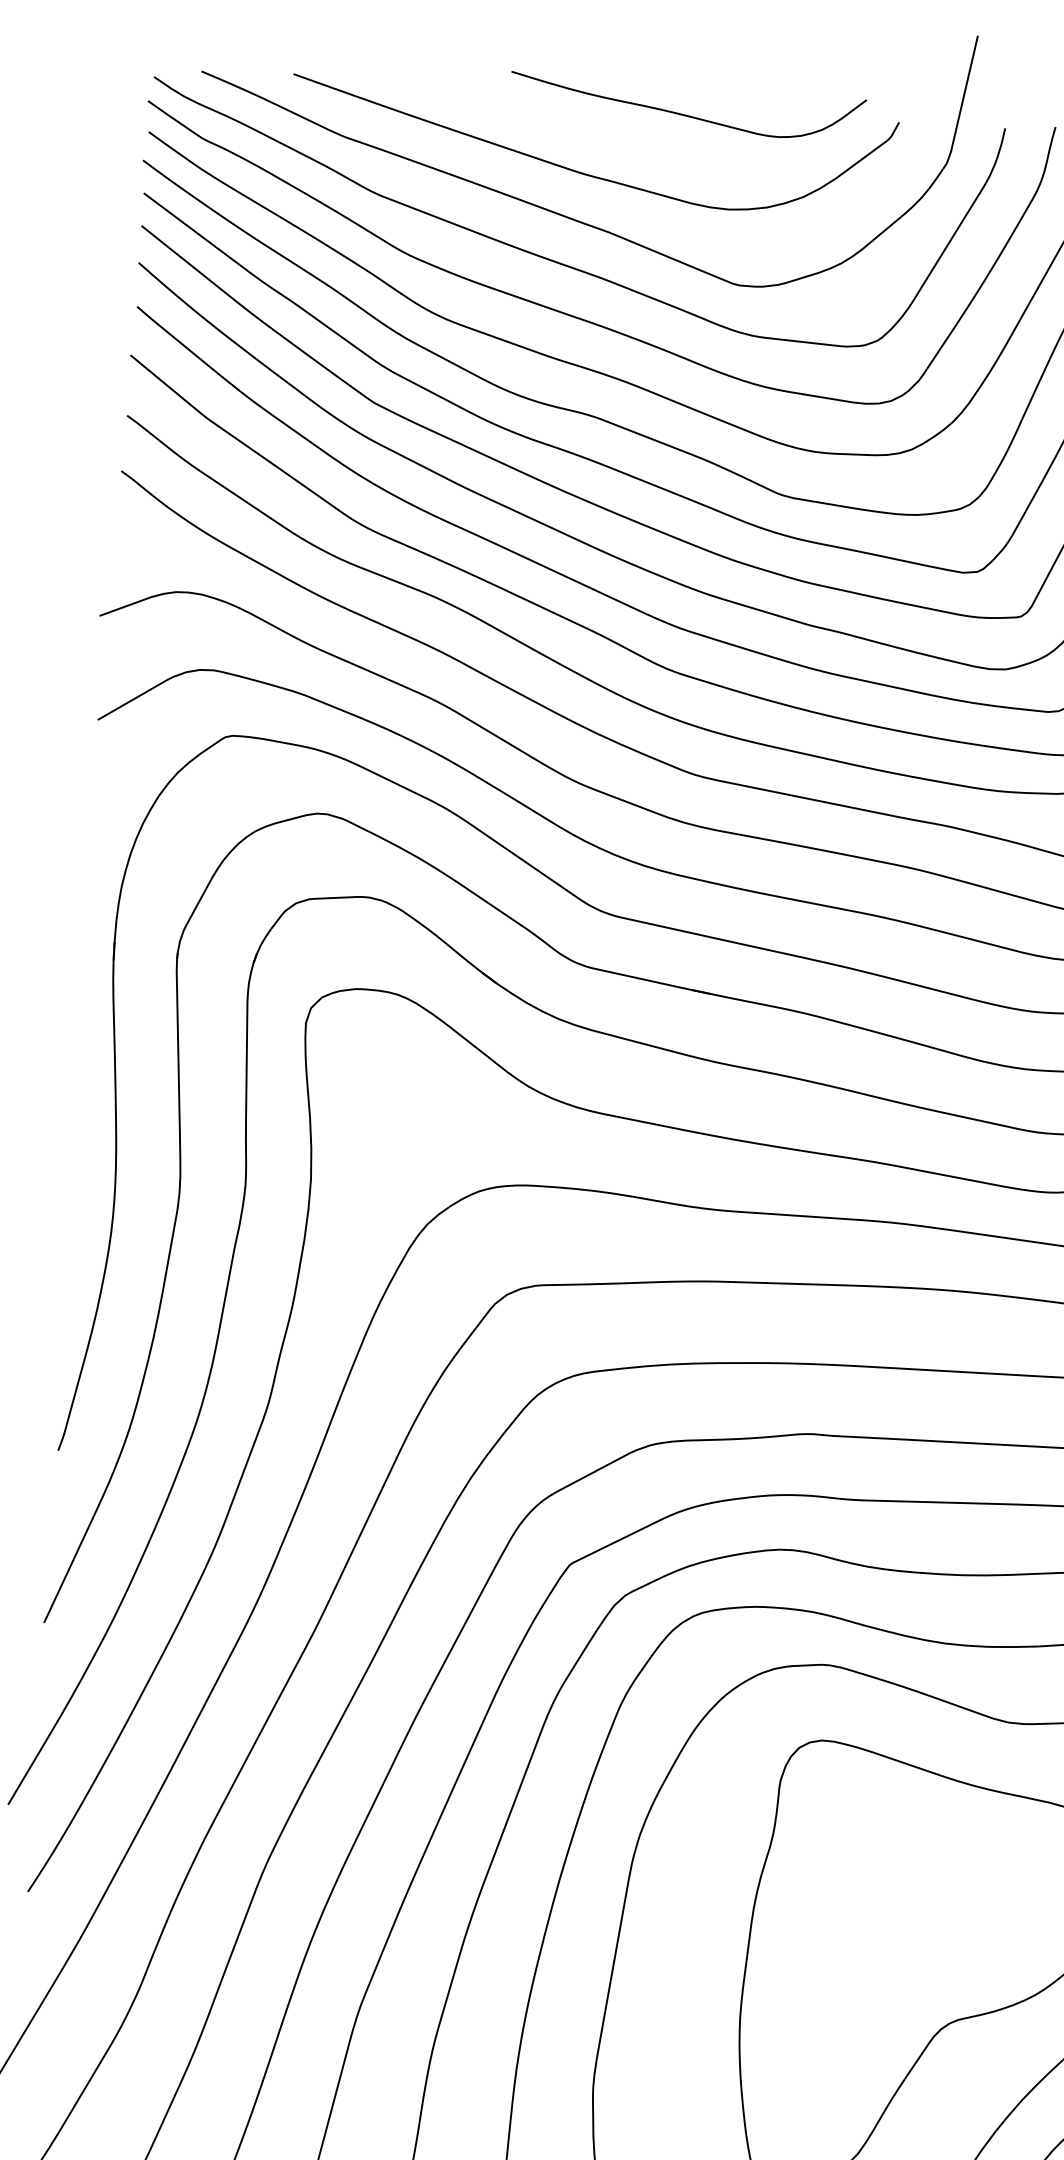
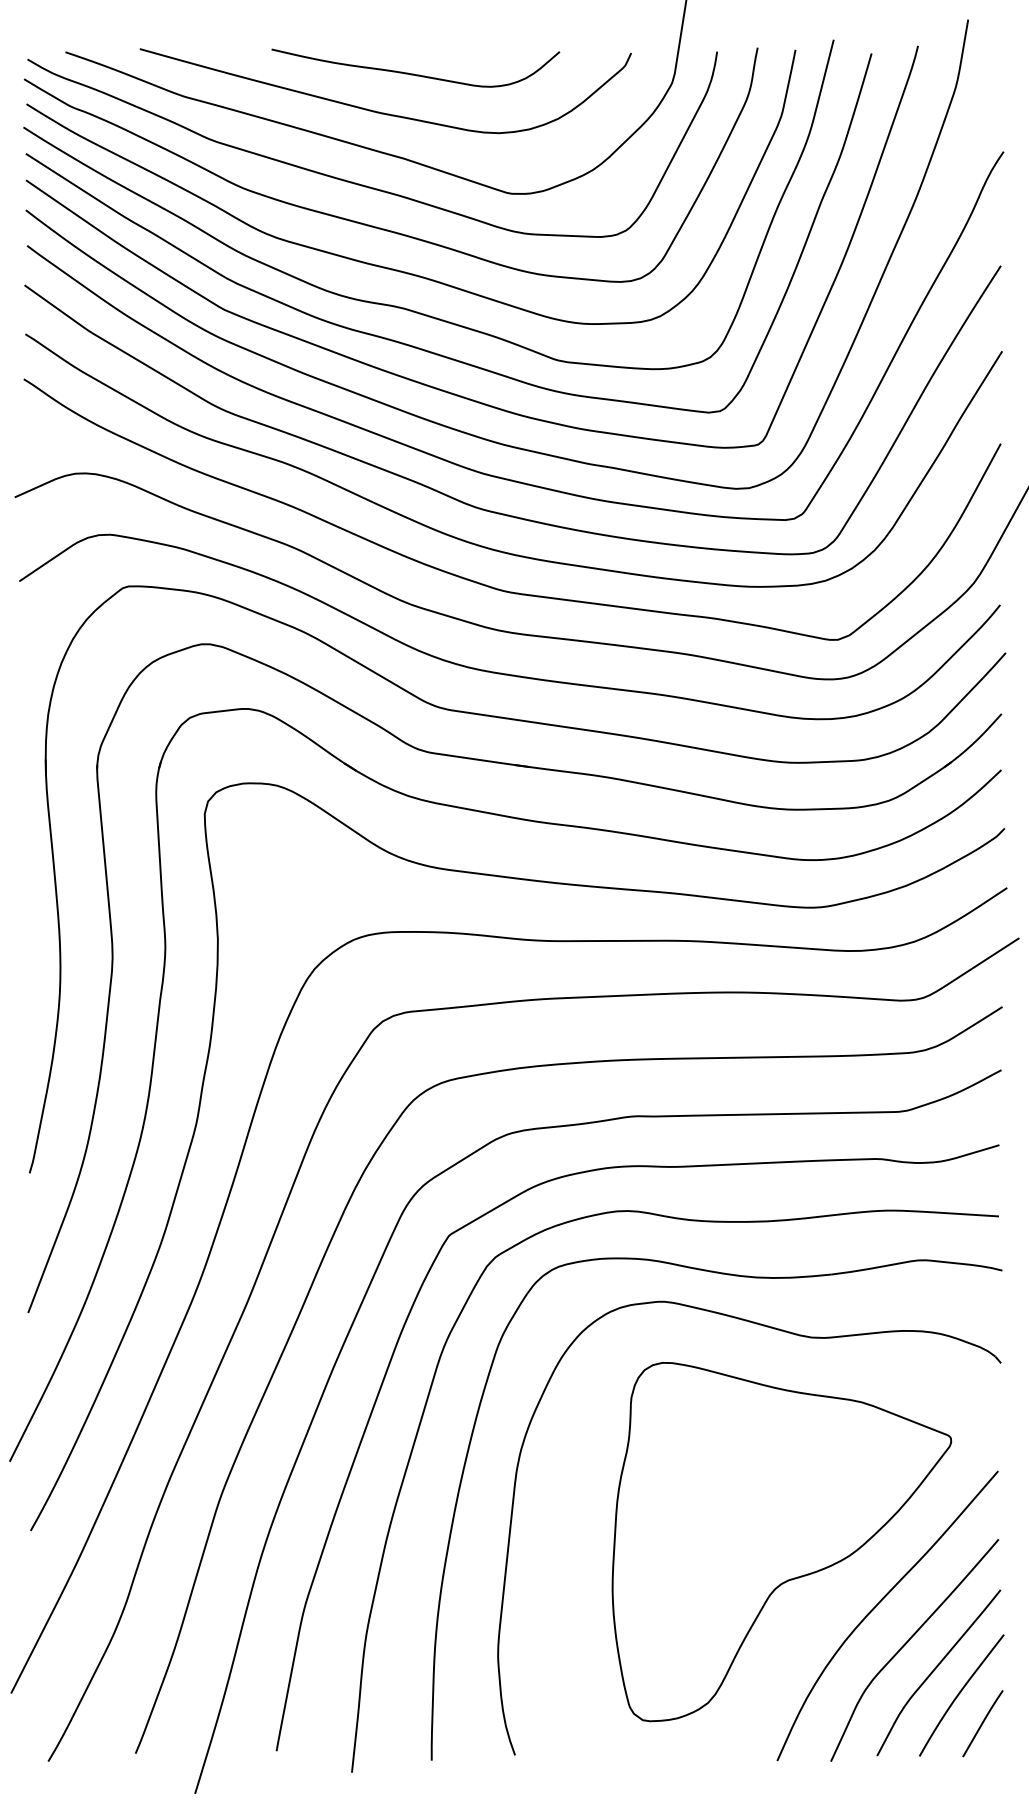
curve: (684, 113) -> (413, 73), moved

